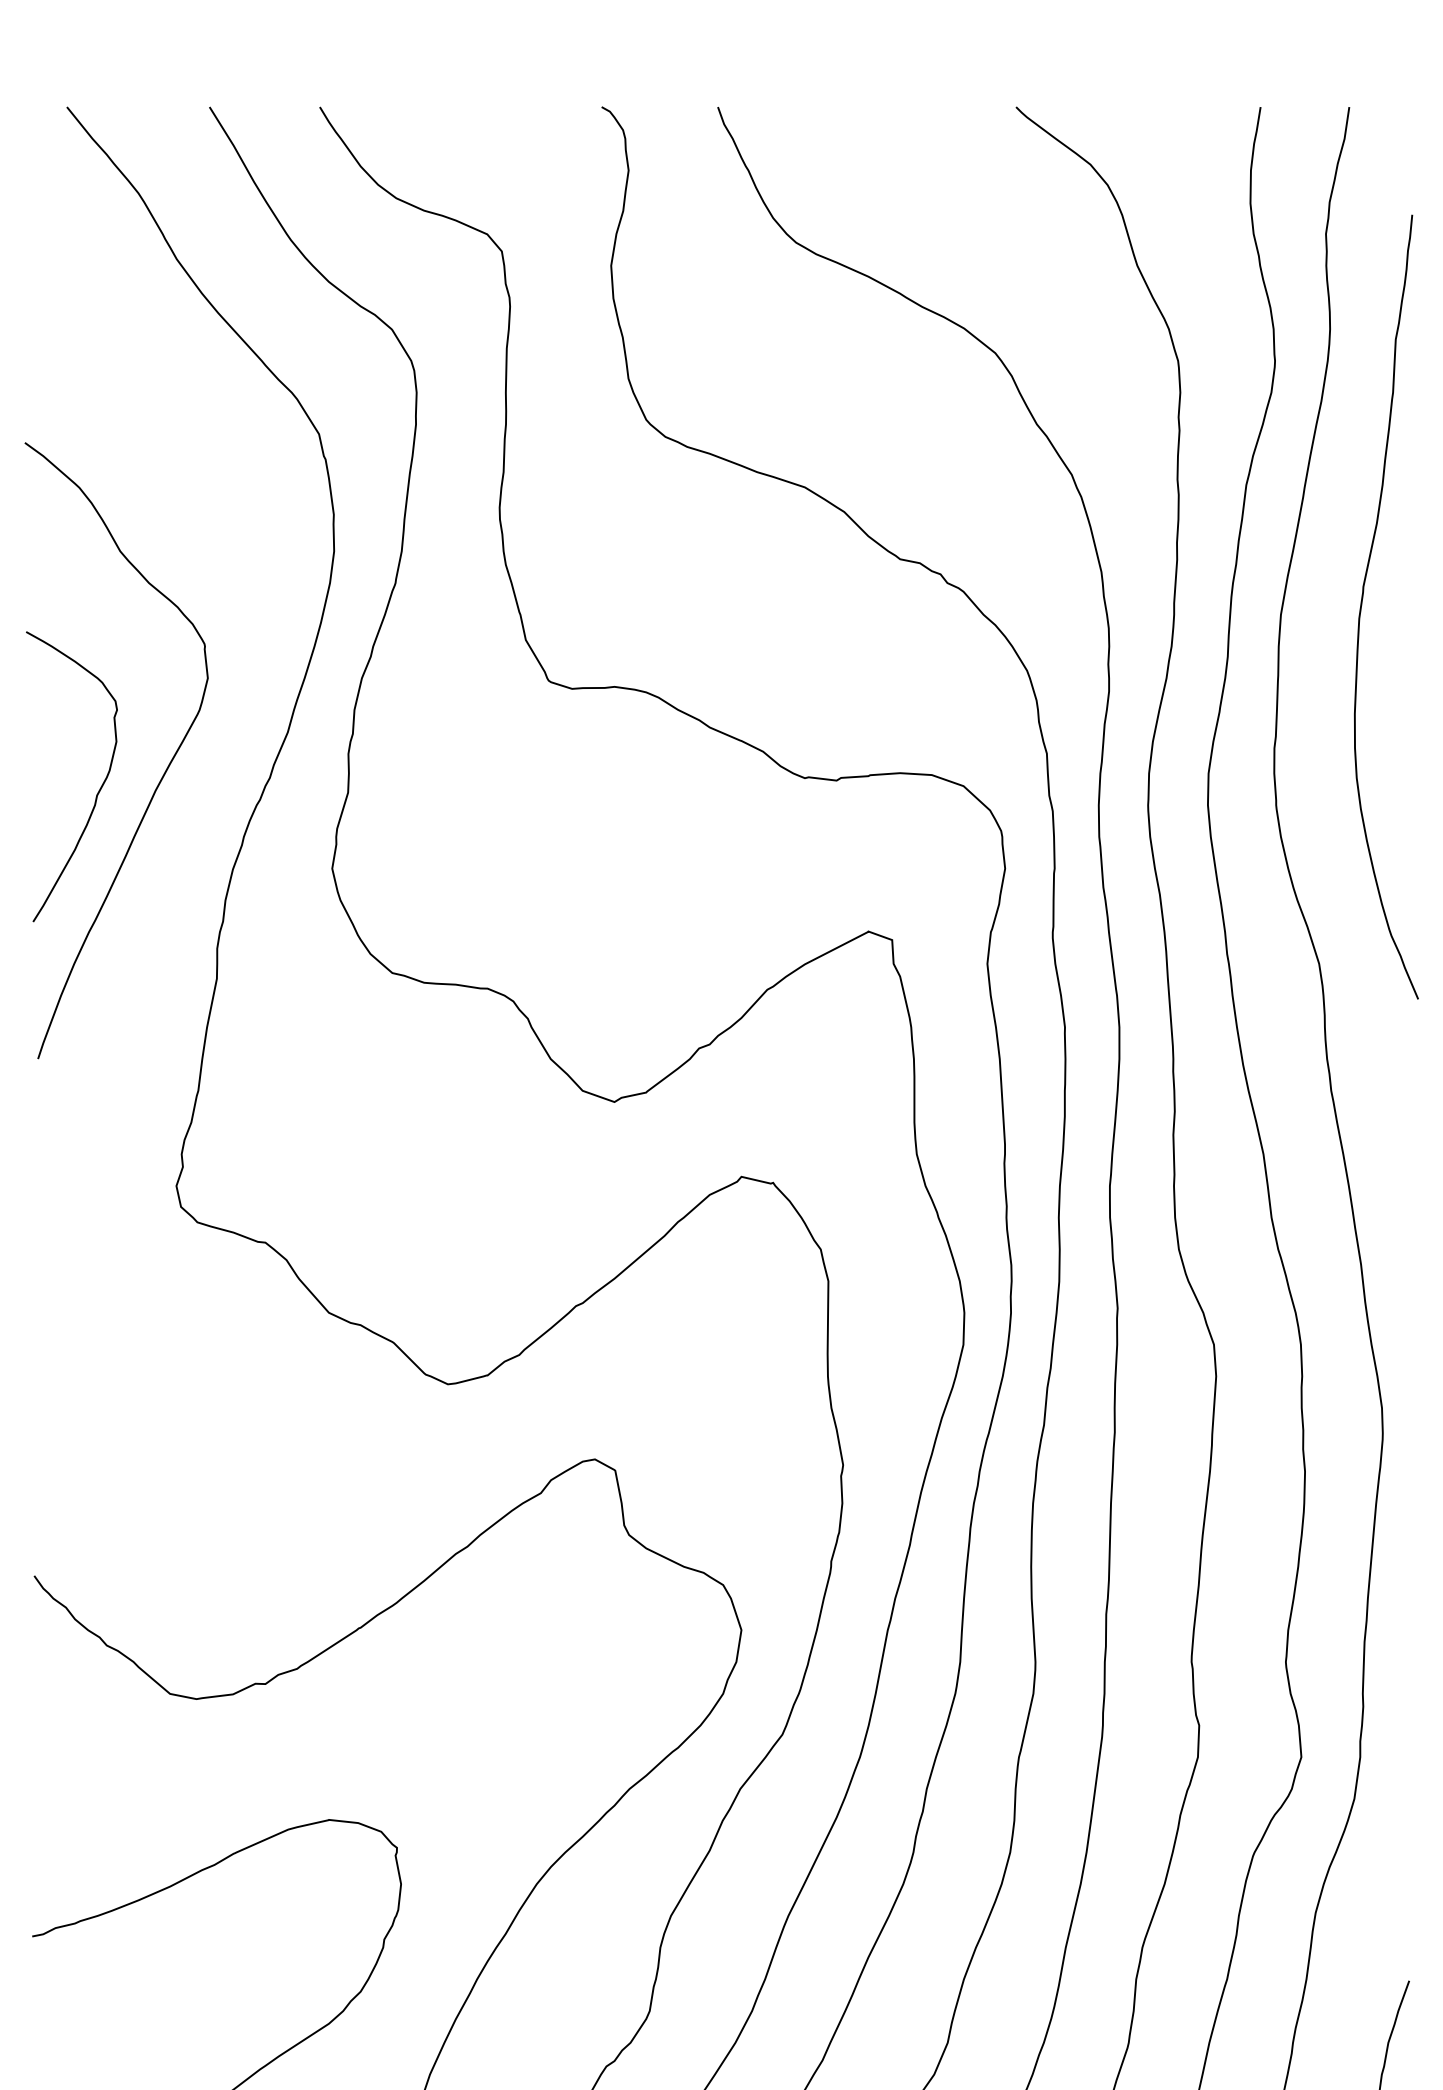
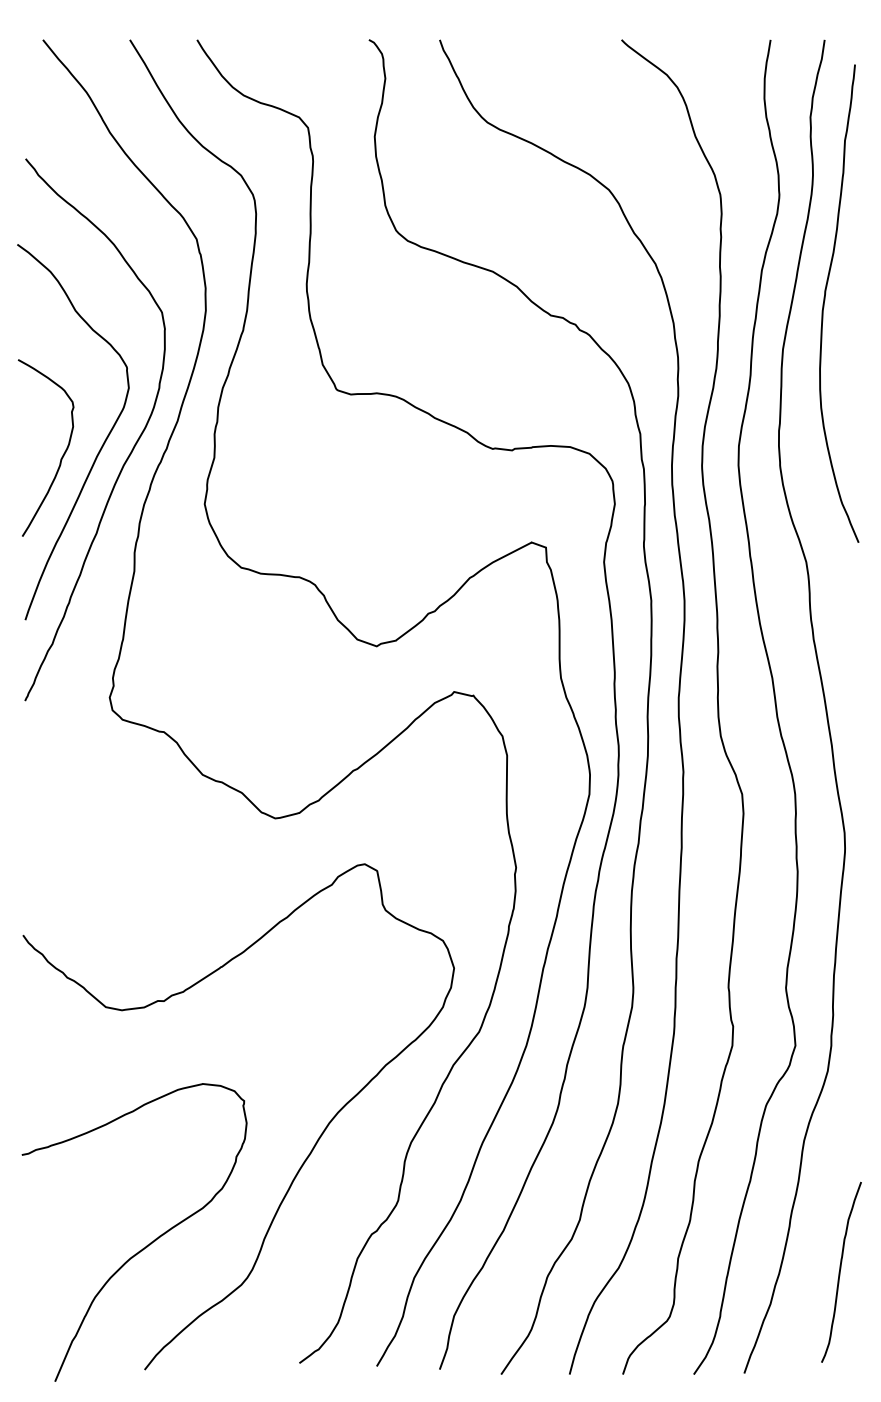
curve: (1363, 601) -> (825, 300), moved
curve: (213, 775) -> (132, 447), added

